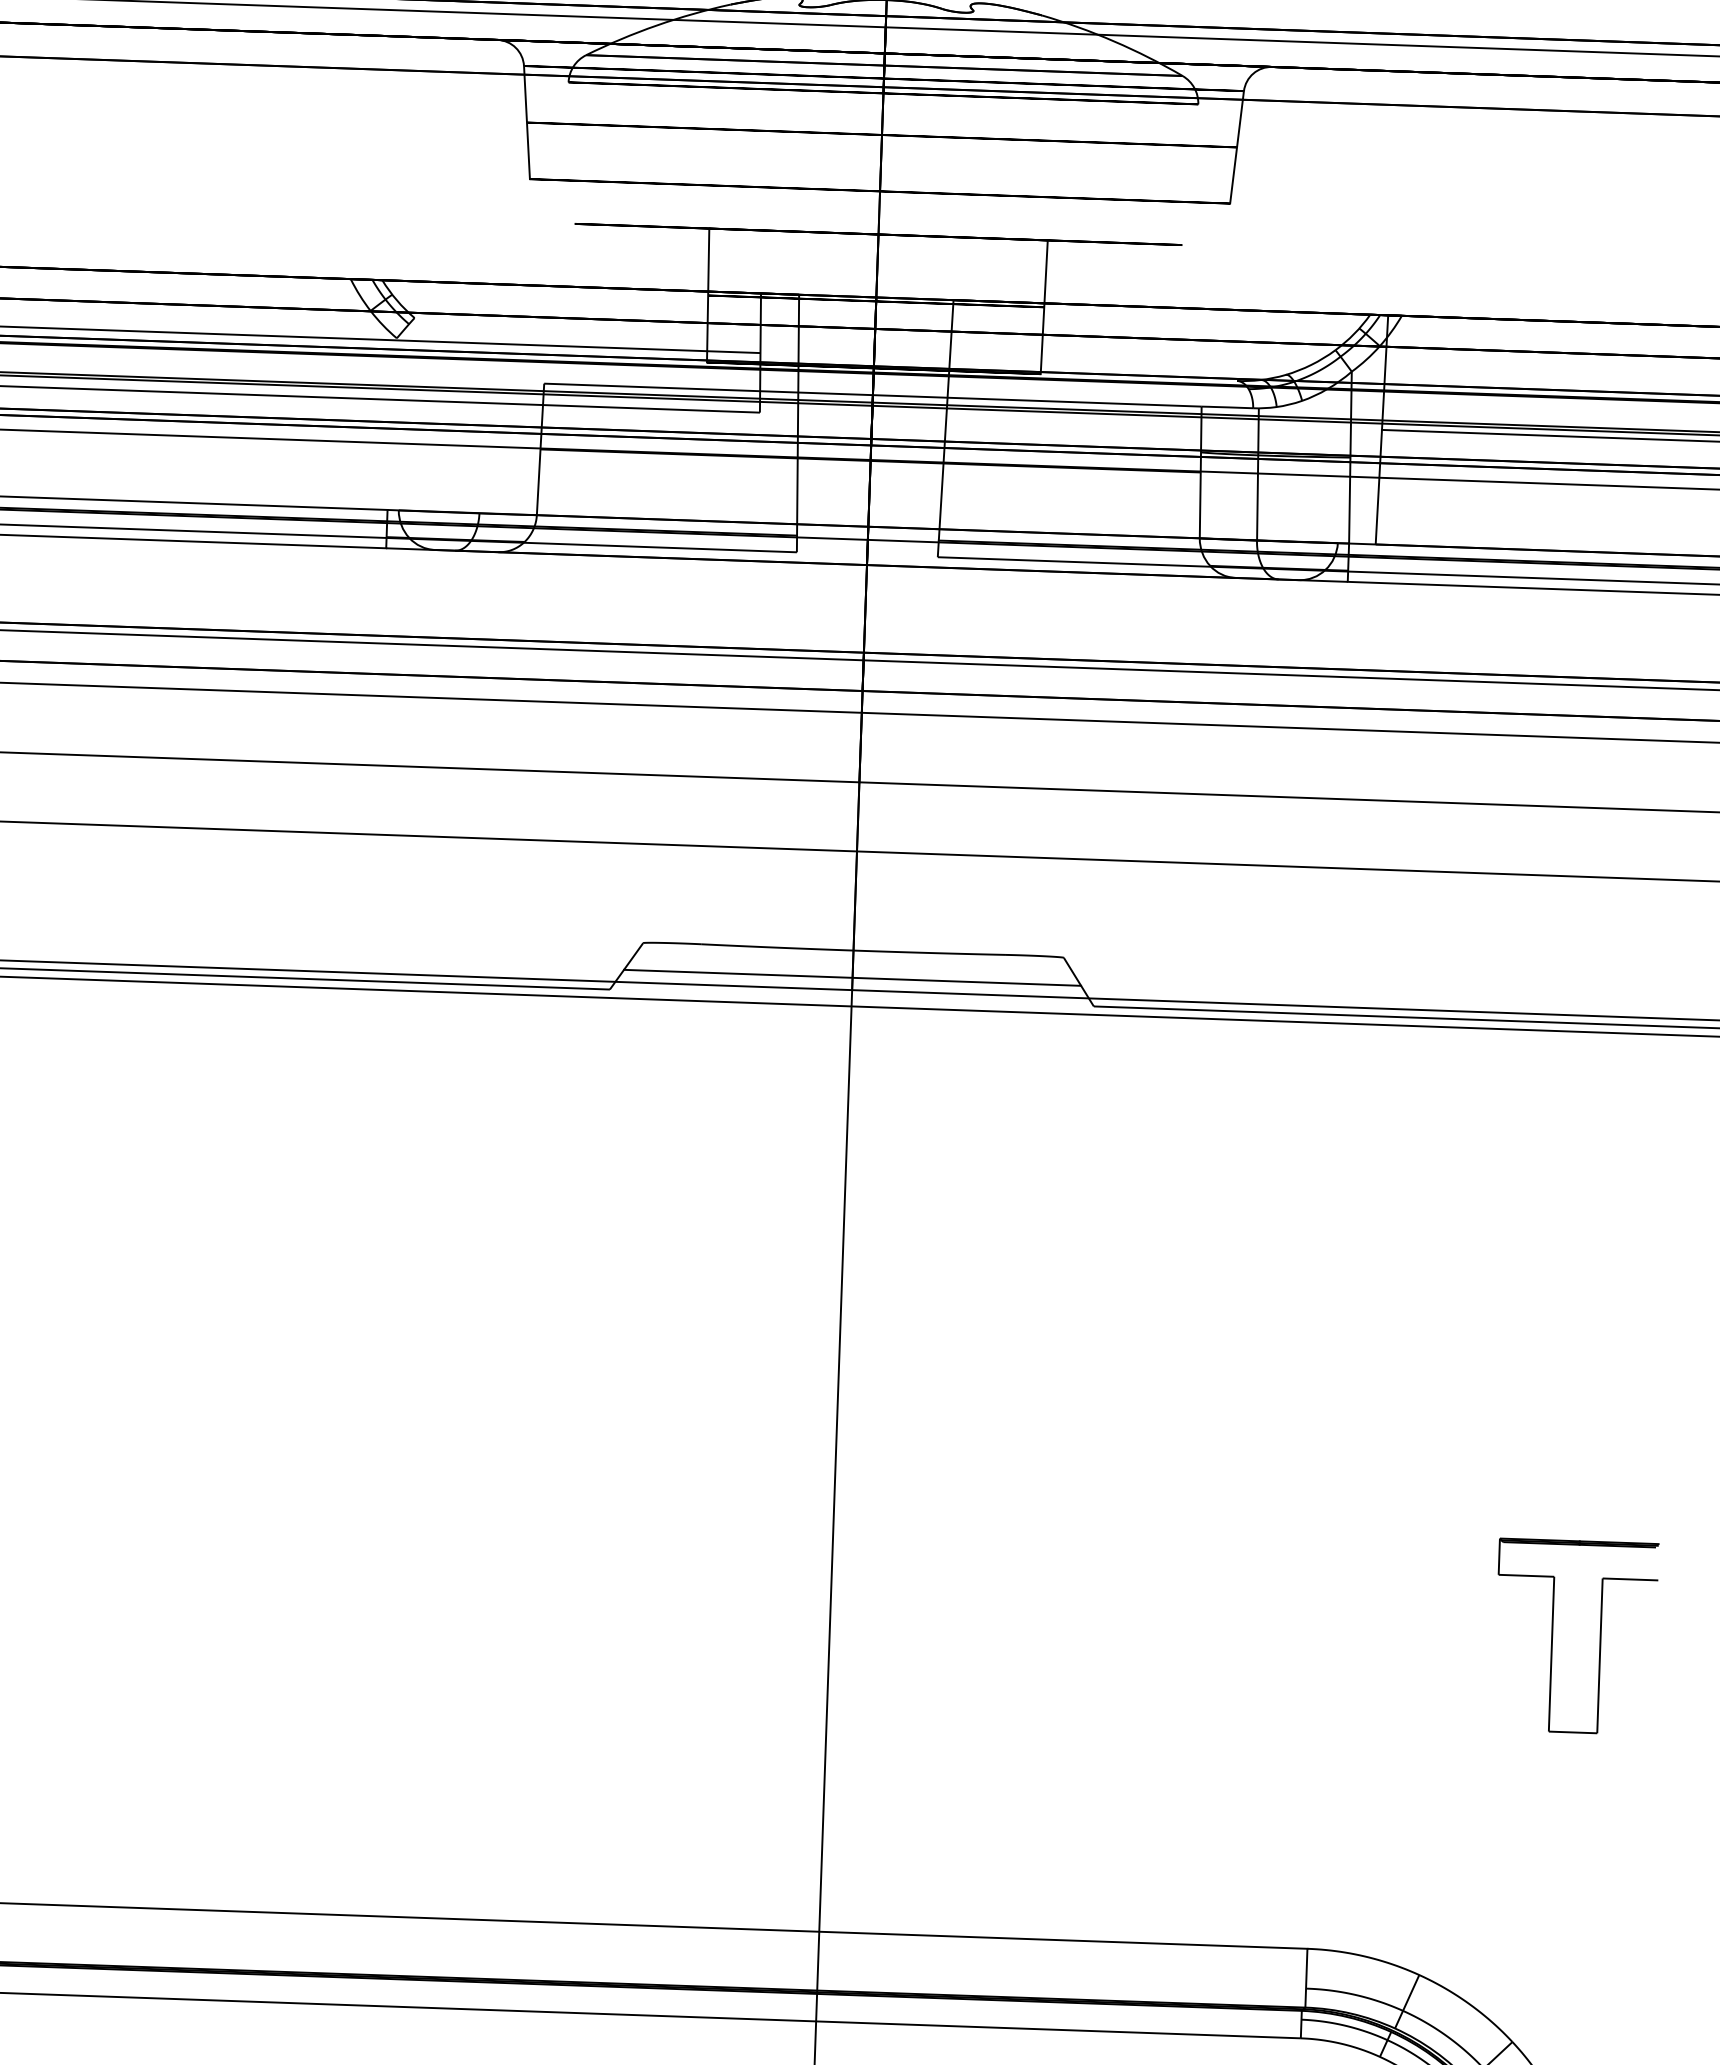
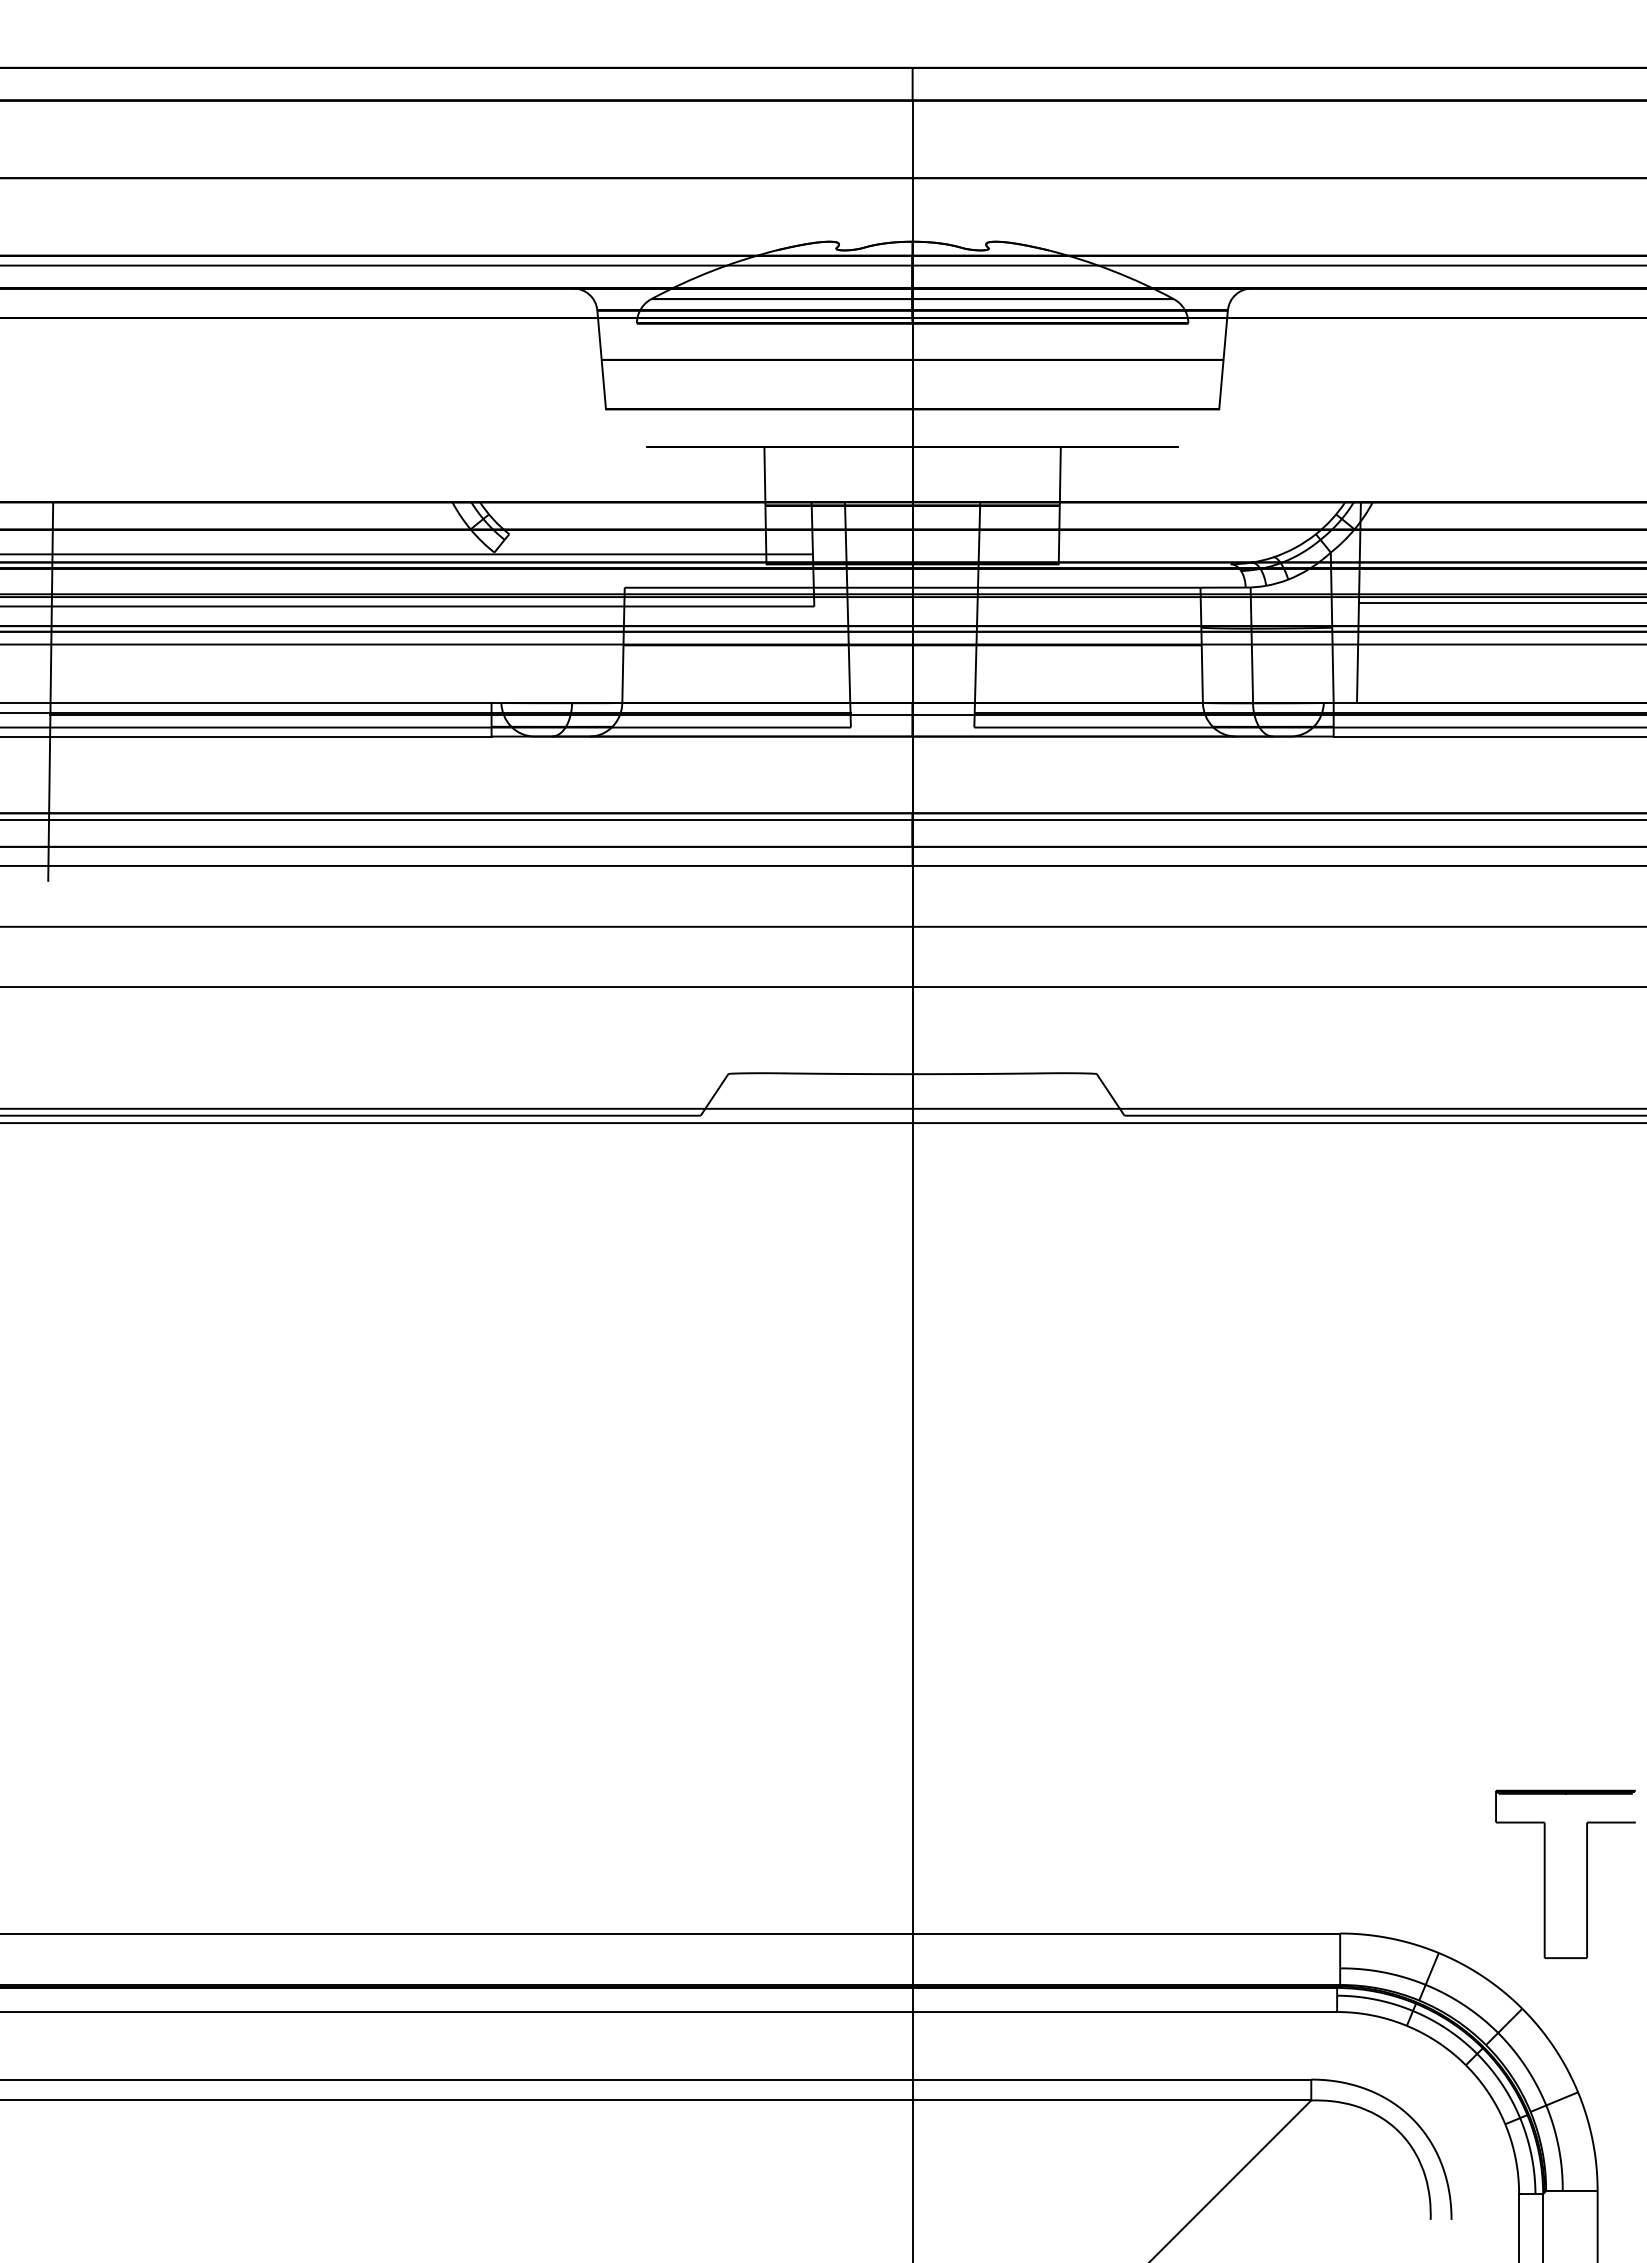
line: (852, 978) -> (912, 1098), removed
part: (1553, 1634) -> (1545, 1873), moved

